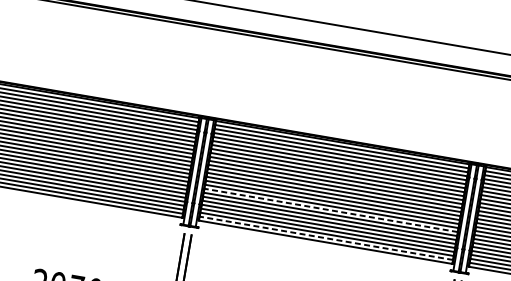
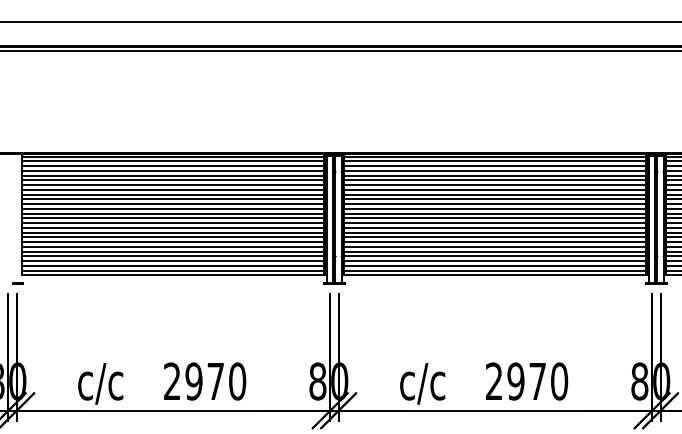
line: (330, 210) -> (494, 237), dashed -> solid
line: (325, 238) -> (494, 270), dashed -> solid

